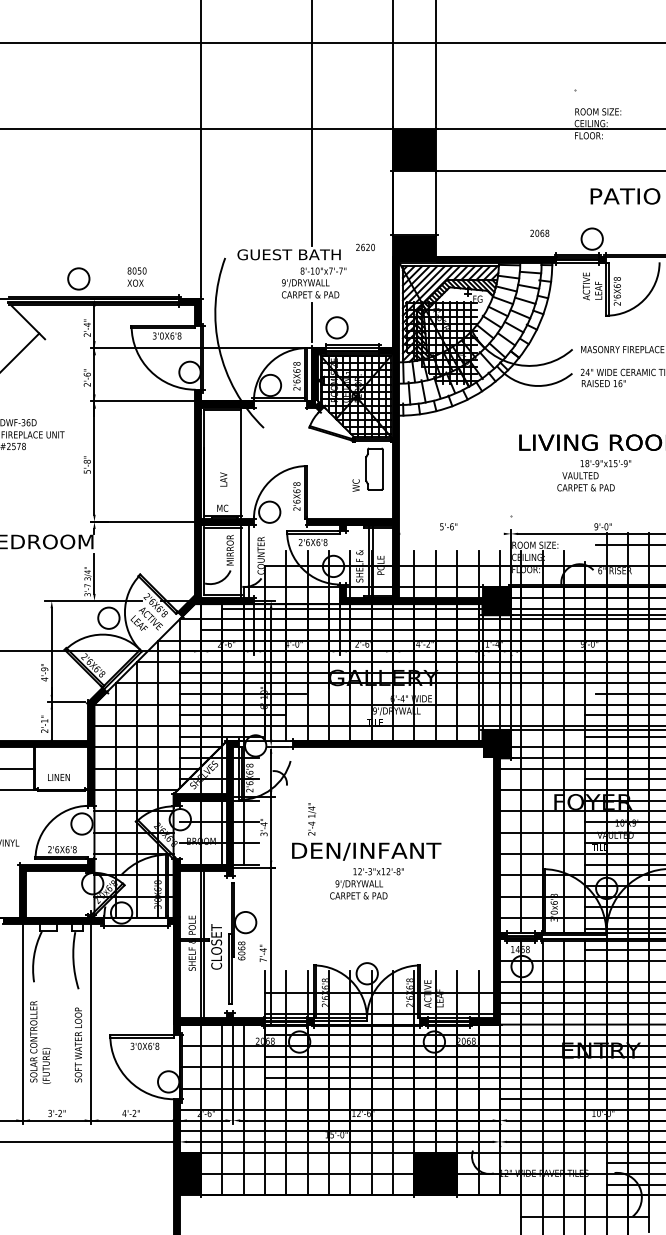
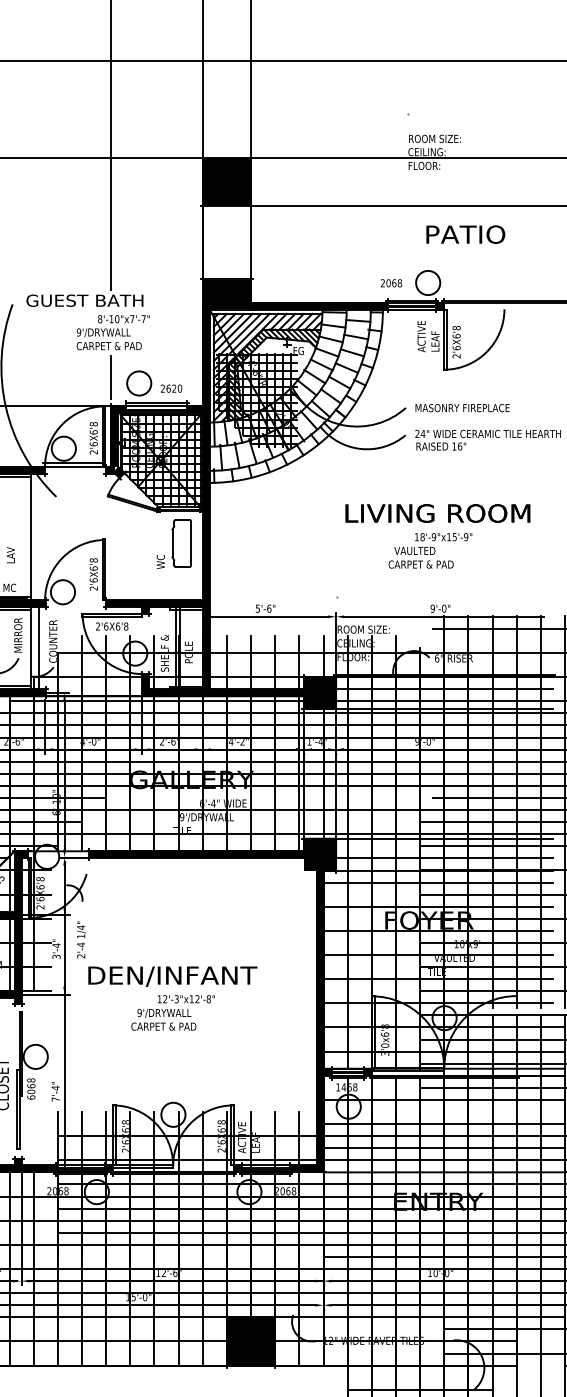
text: (539, 232) -> (391, 282), moved
text: (365, 246) -> (171, 387), moved
line: (451, 533) -> (268, 616), added
text: (312, 819) -> (81, 940), moved

